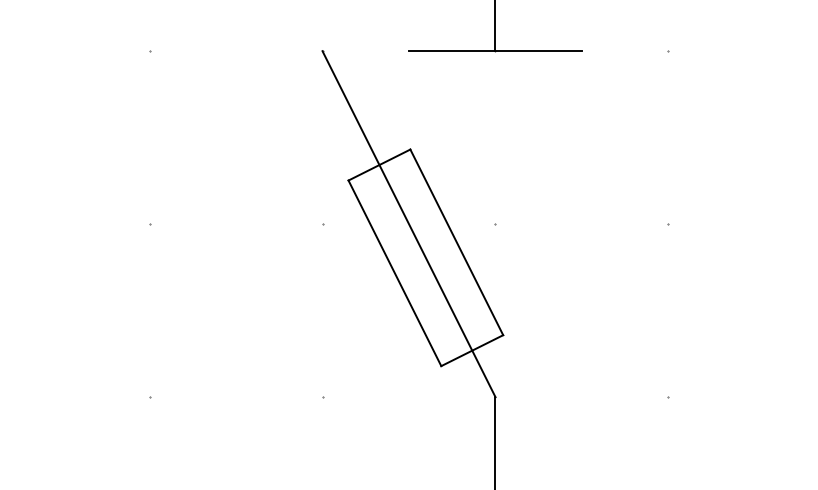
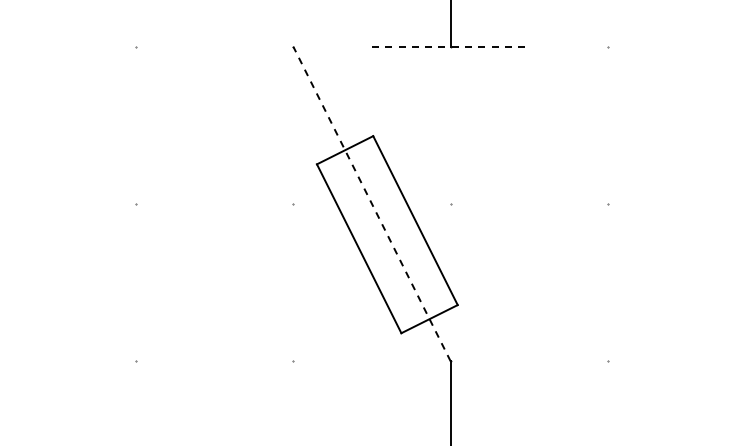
line: (495, 51) -> (450, 46), solid -> dashed
line: (409, 223) -> (372, 203), solid -> dashed

